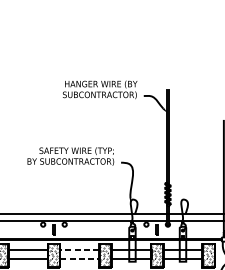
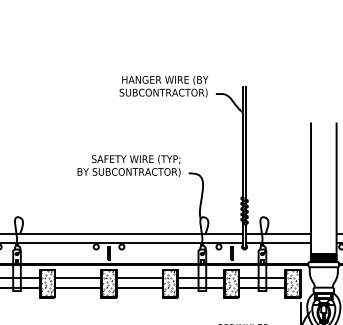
line: (79, 250) -> (139, 277), dashed -> solid
line: (80, 258) -> (140, 287), dashed -> solid

